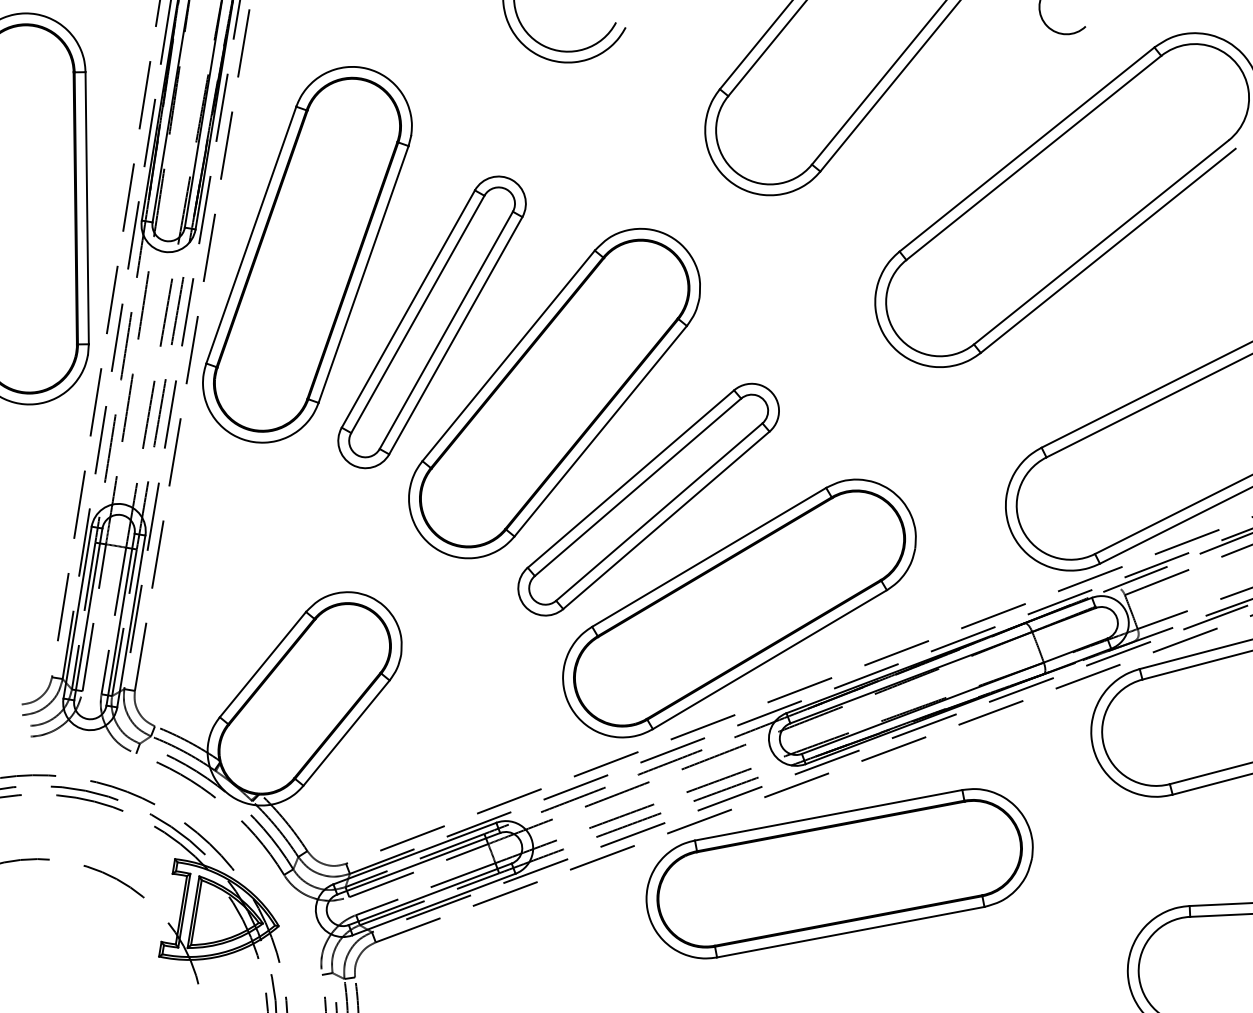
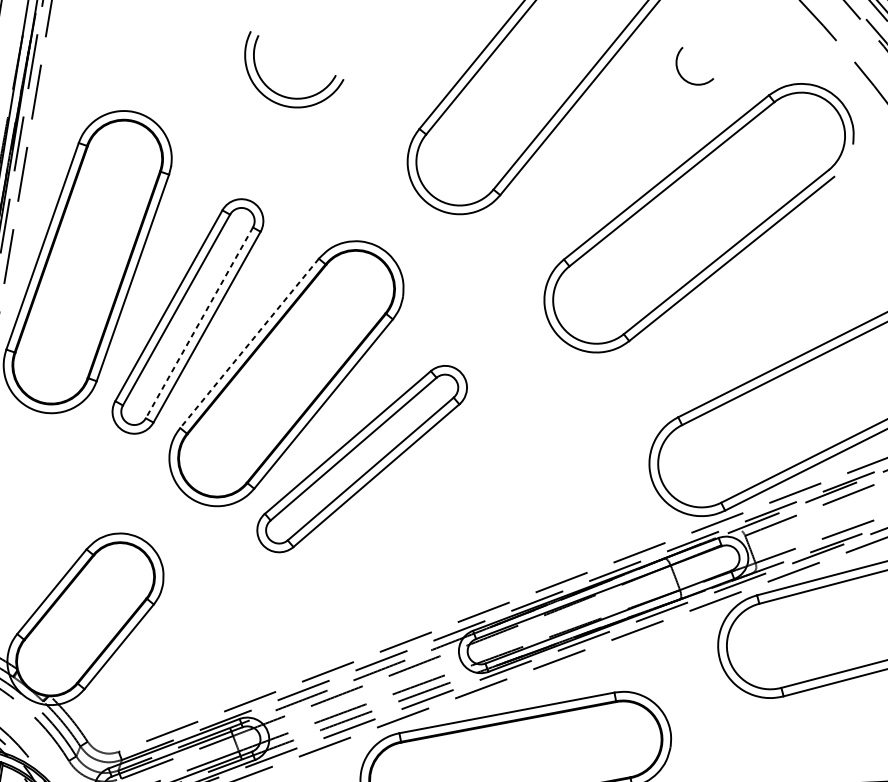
line: (446, 330) -> (199, 323), solid -> dashed
line: (508, 356) -> (249, 343), solid -> dashed
part: (739, 608) -> (435, 546), removed

